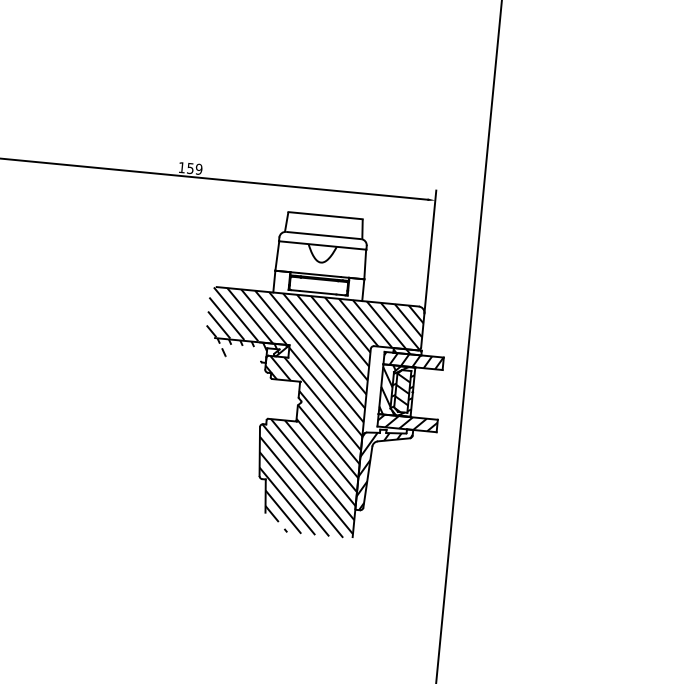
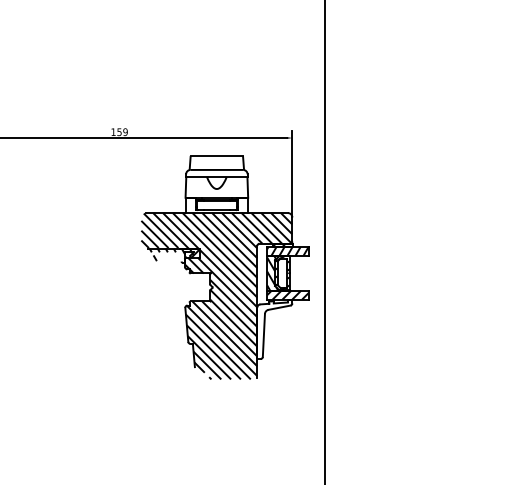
hatch: (402, 390) -> (282, 272), removed
hatch: (383, 471) -> (274, 330), removed

